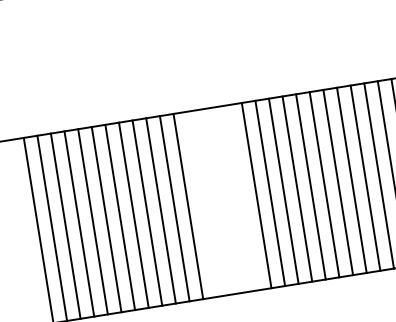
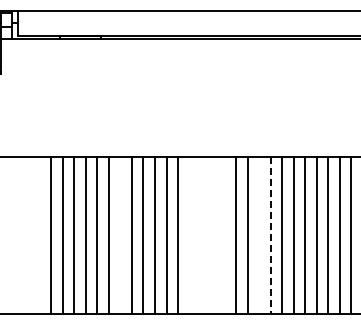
line: (297, 189) -> (270, 235), solid -> dashed
line: (284, 190) -> (259, 234), removed
line: (120, 216) -> (120, 234), removed

